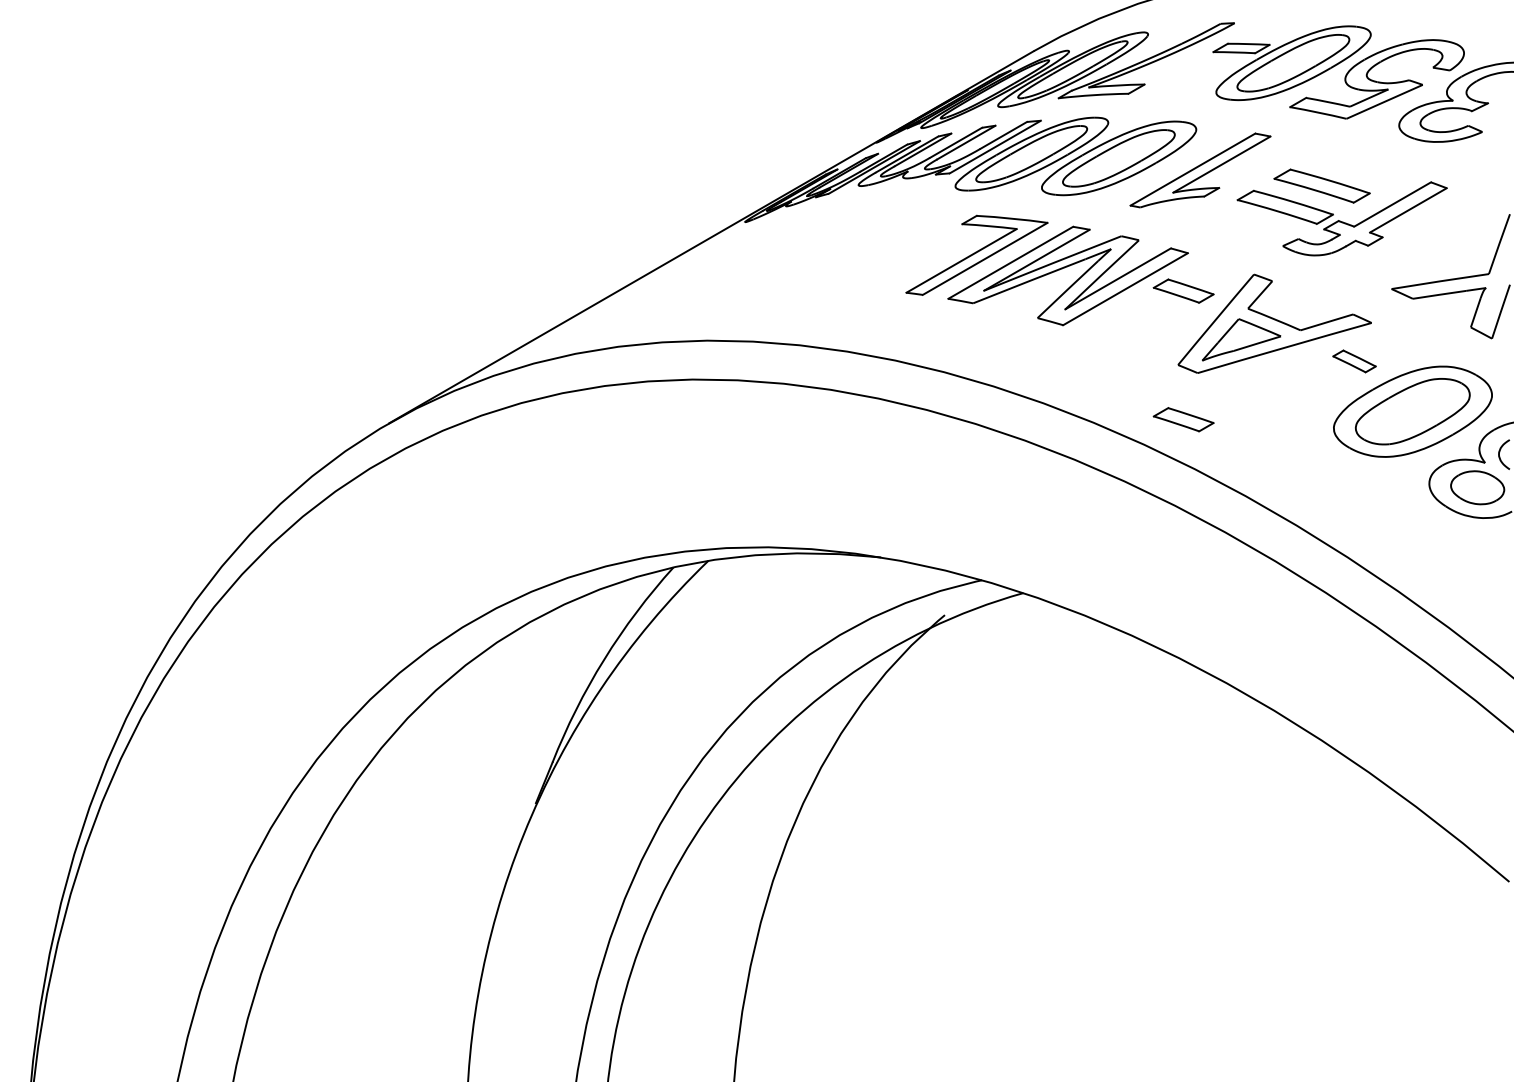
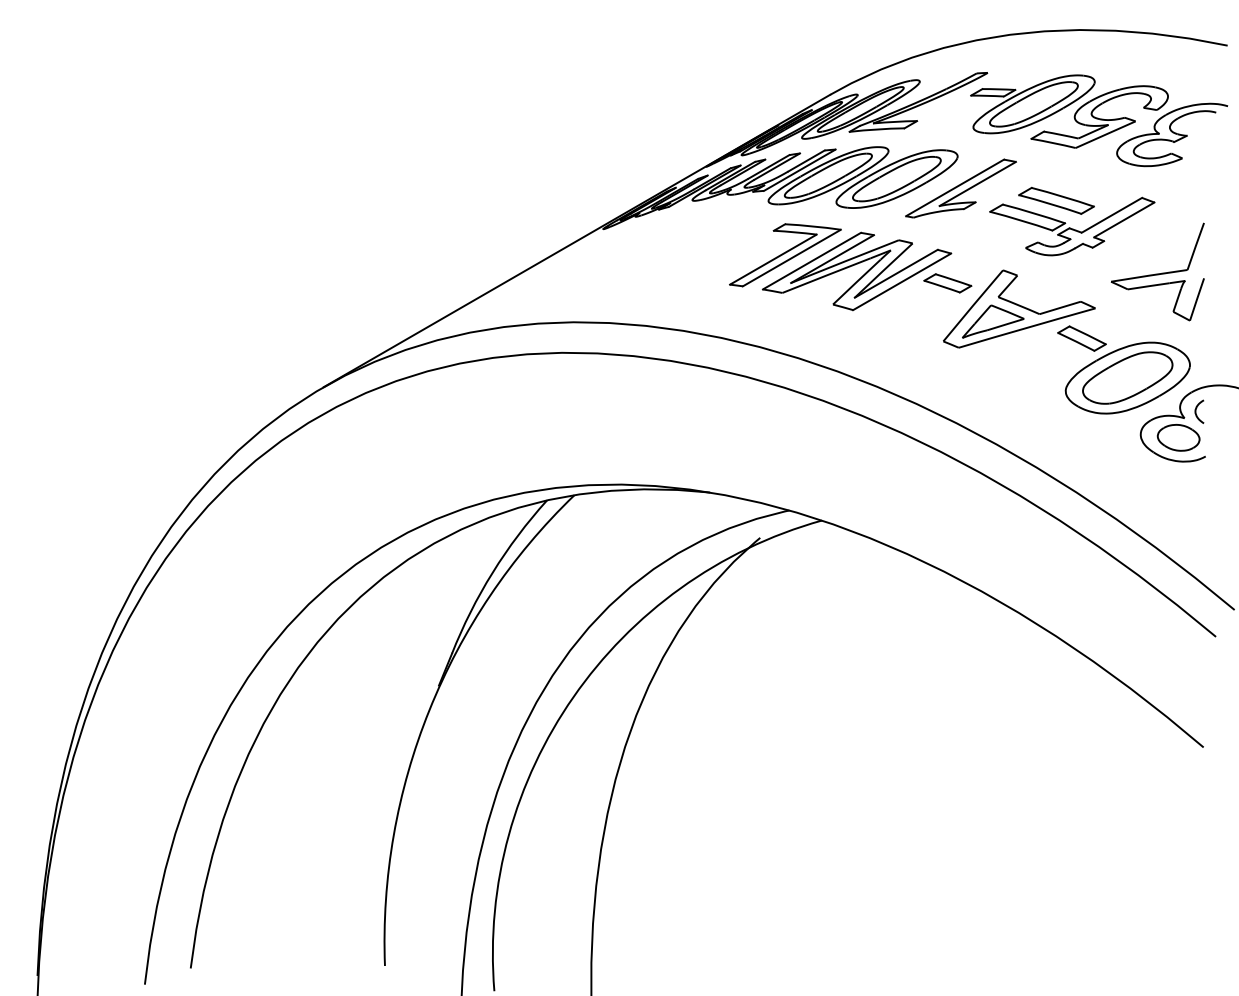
part: (1353, 361) -> (1081, 338), size x1.43
part: (1183, 419) -> (947, 384), removed

